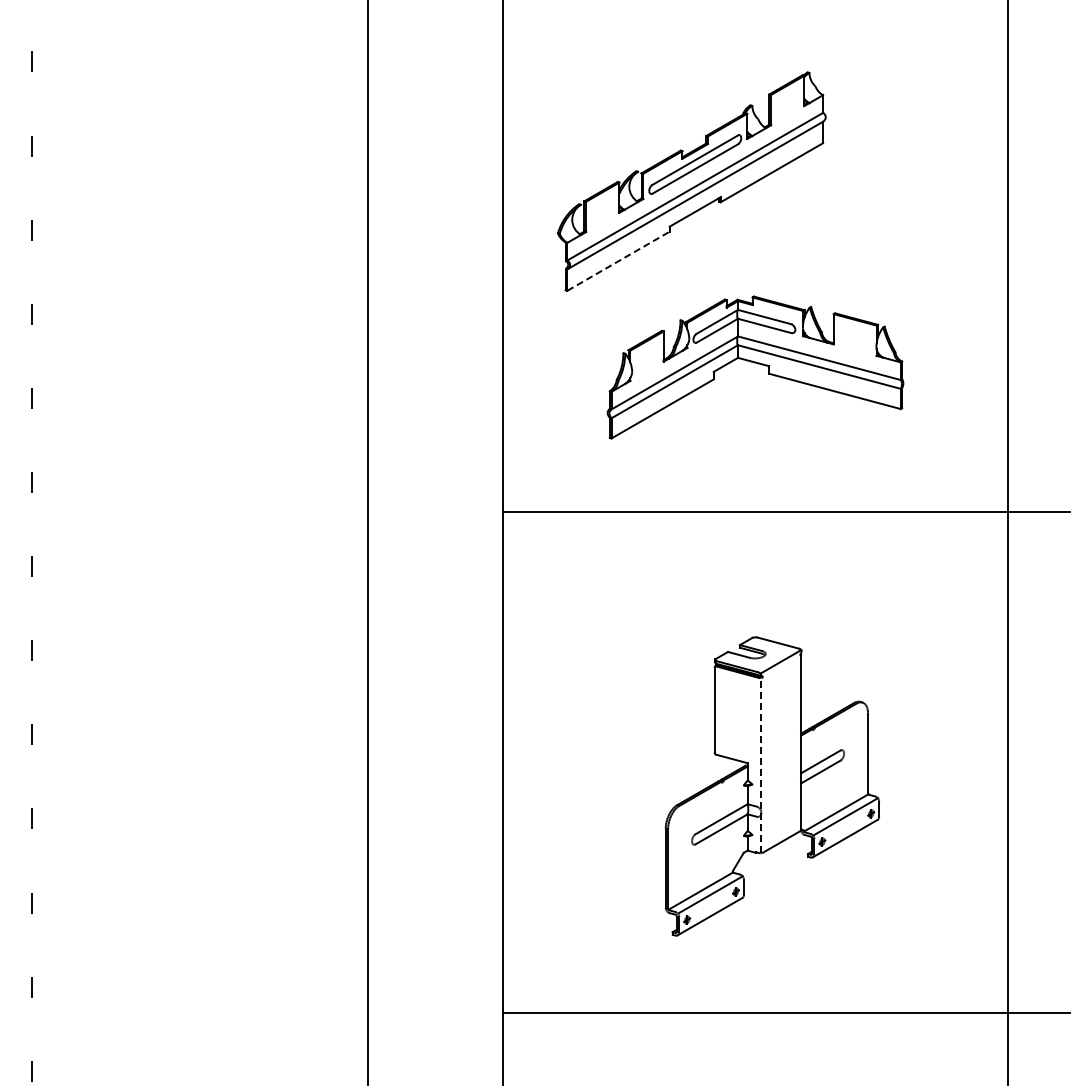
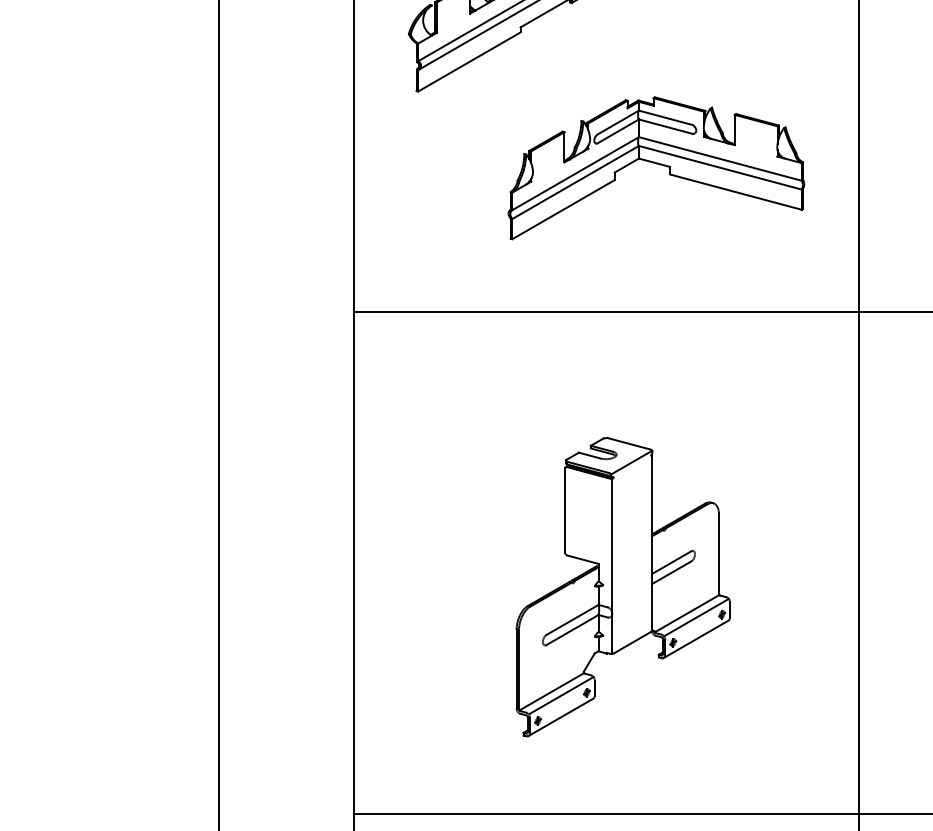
line: (618, 261) -> (469, 62), dashed -> solid
part: (755, 367) -> (656, 168), moved
line: (761, 765) -> (612, 566), dashed -> solid

